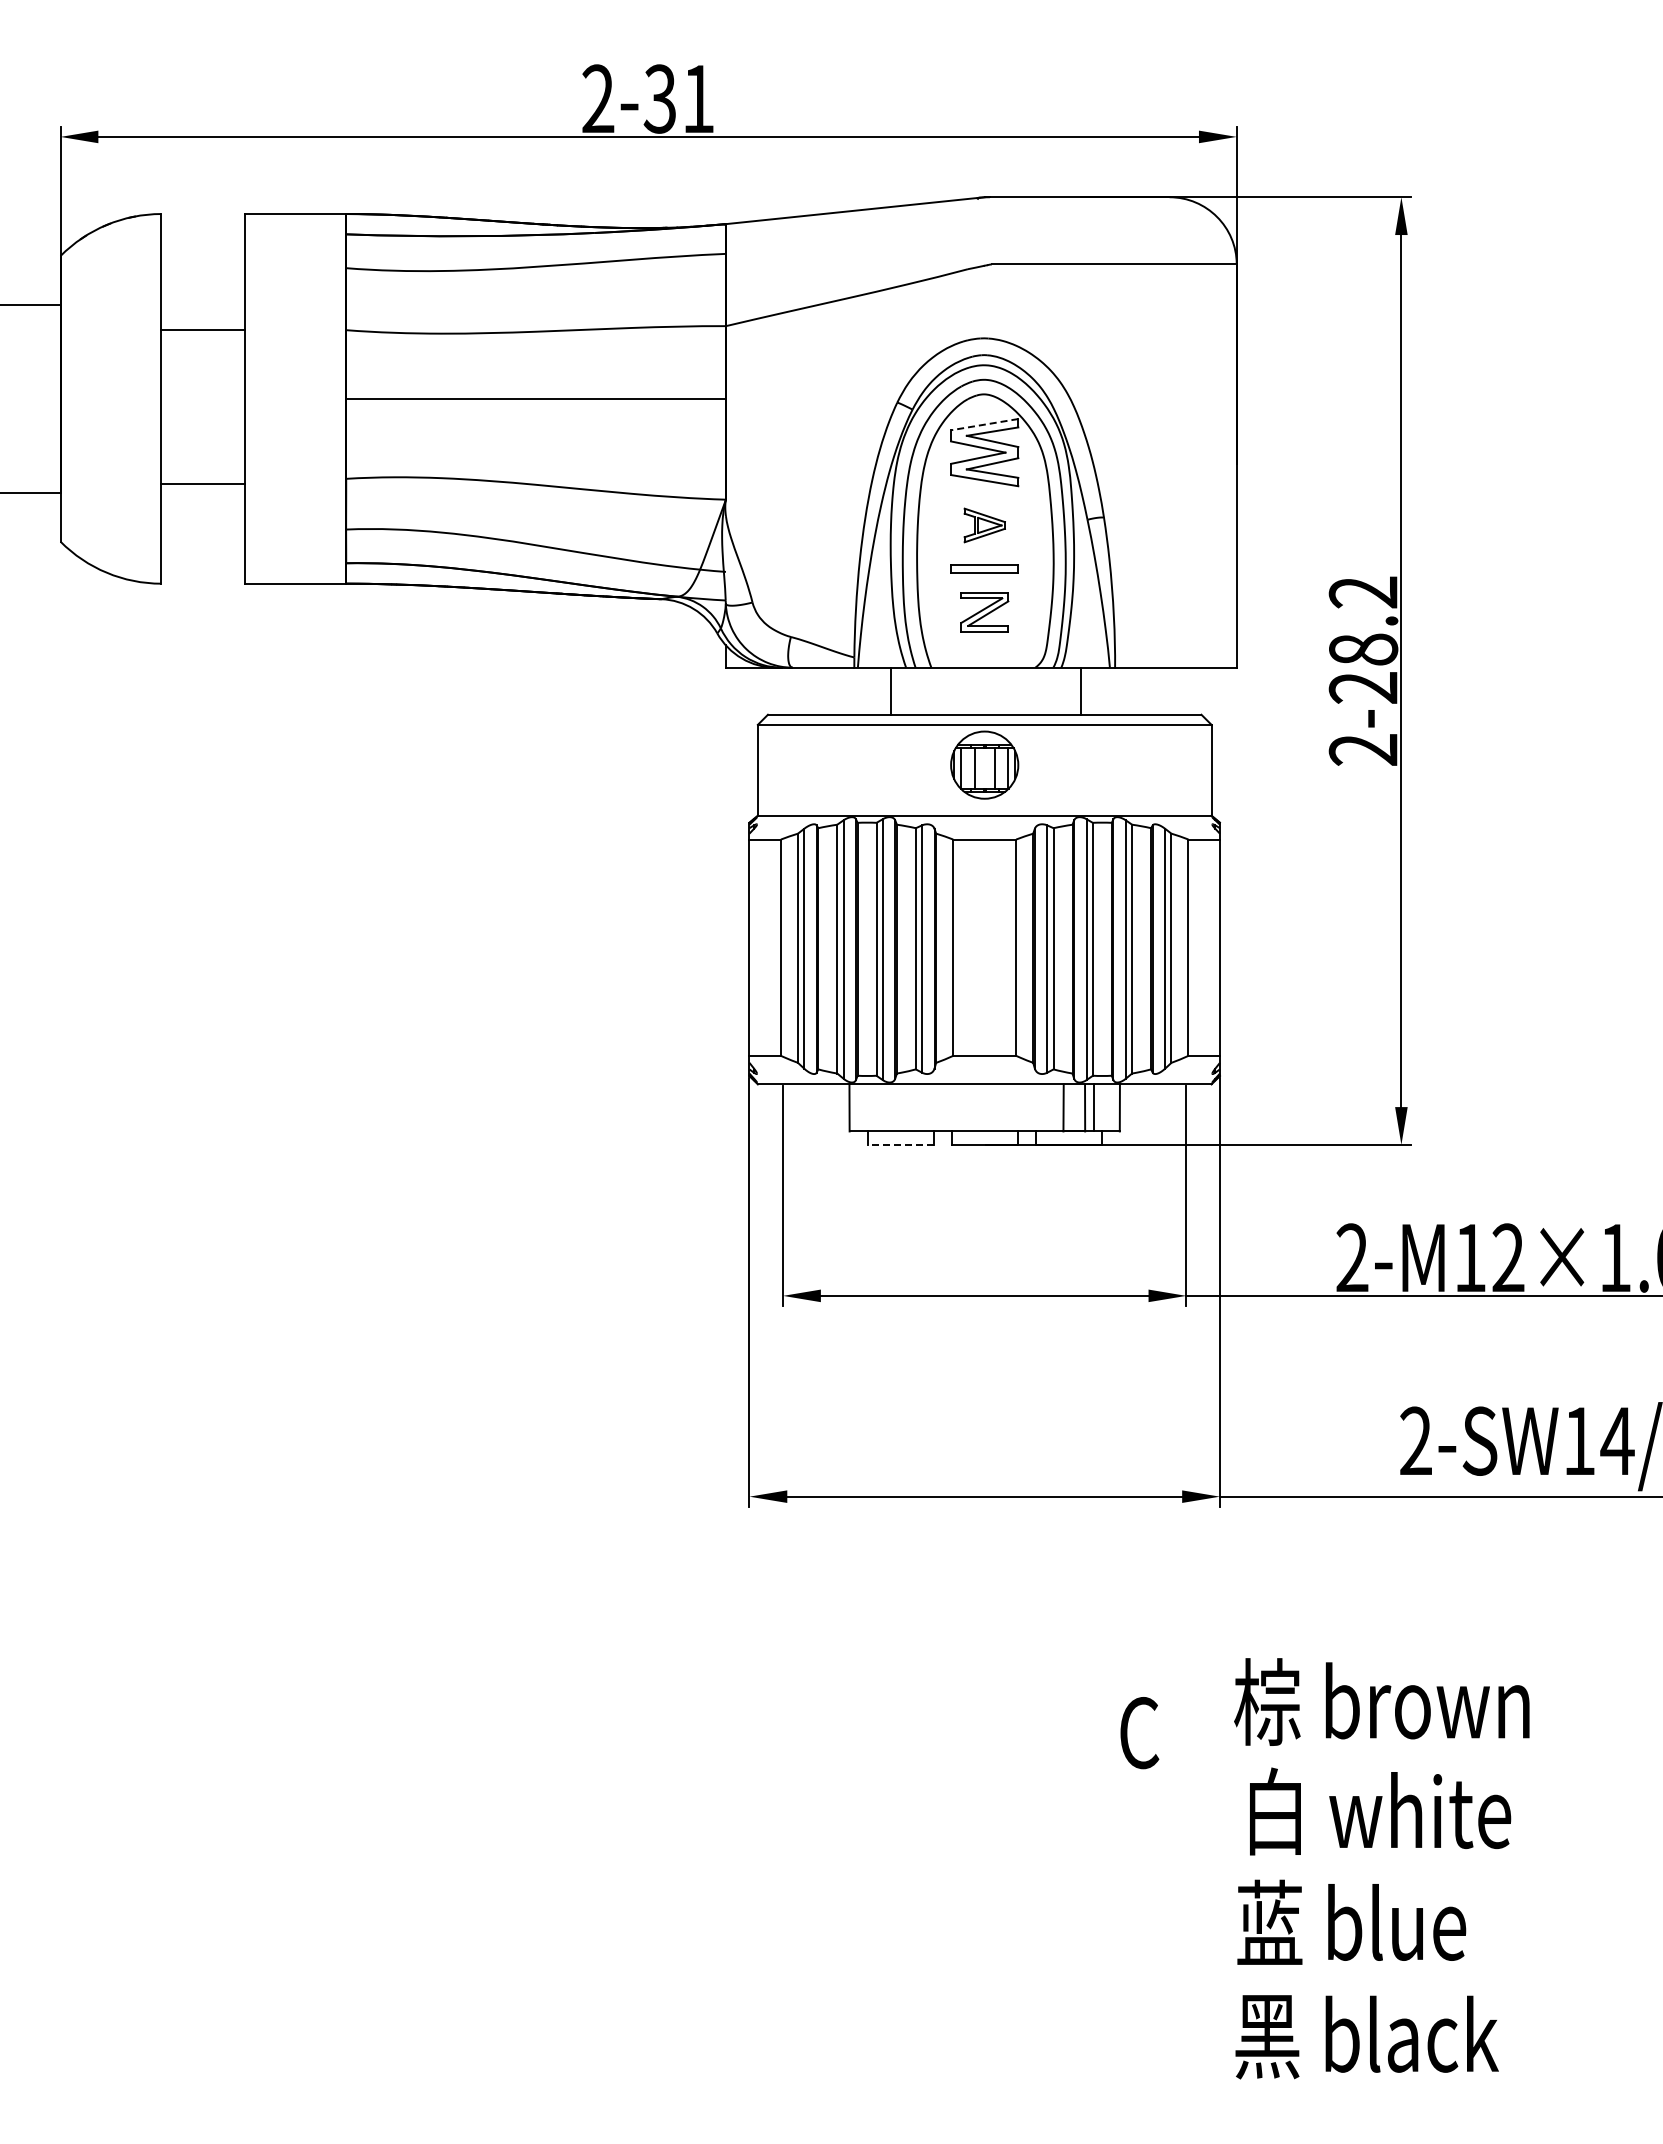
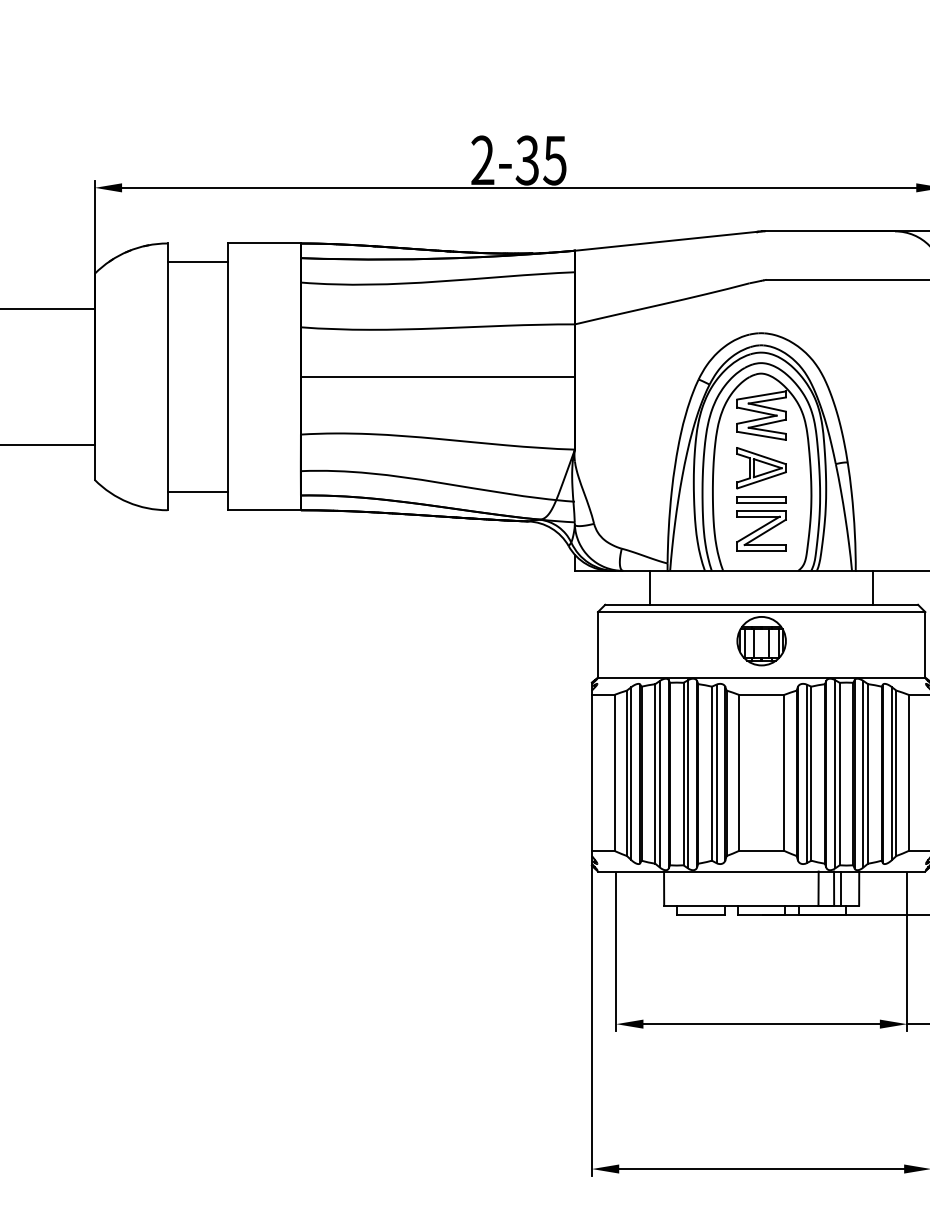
text: (697, 99) -> (554, 160), 2-31 -> 2-35
line: (203, 330) -> (197, 261), moved
line: (984, 424) -> (761, 395), dashed -> solid
line: (203, 484) -> (197, 492), moved
part: (984, 525) -> (761, 468), size x1.67
part: (984, 611) -> (761, 530), size x1.43
line: (891, 690) -> (650, 587), moved
line: (1081, 690) -> (873, 587), moved
line: (900, 1144) -> (700, 914), dashed -> solid

